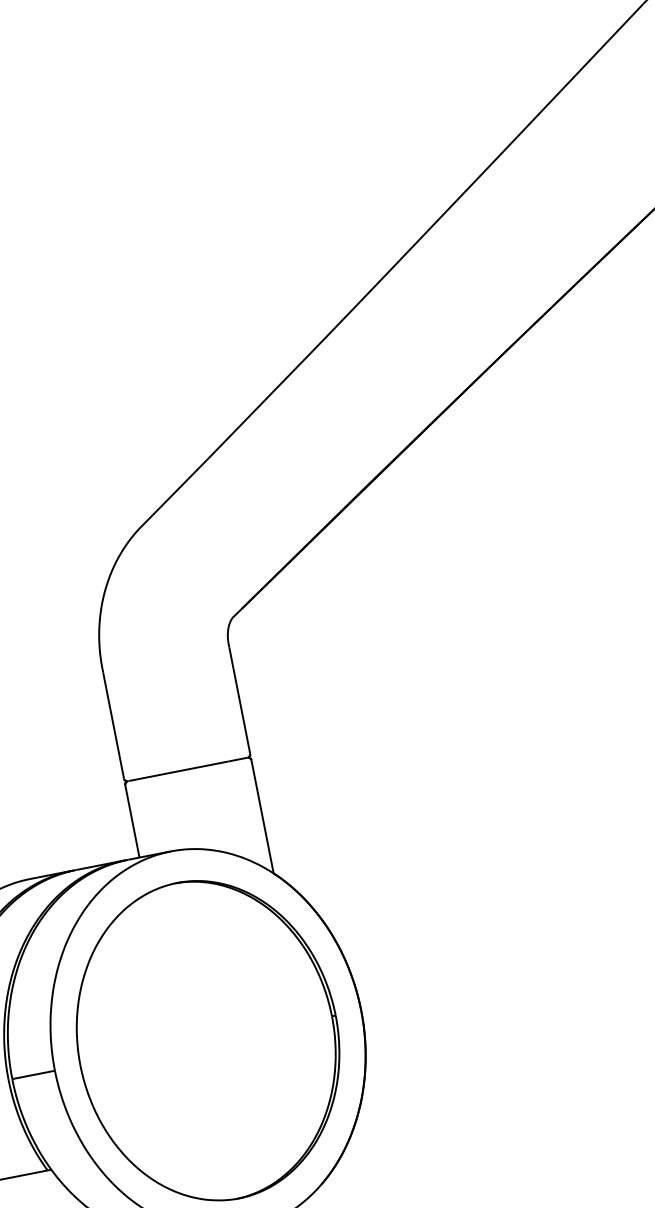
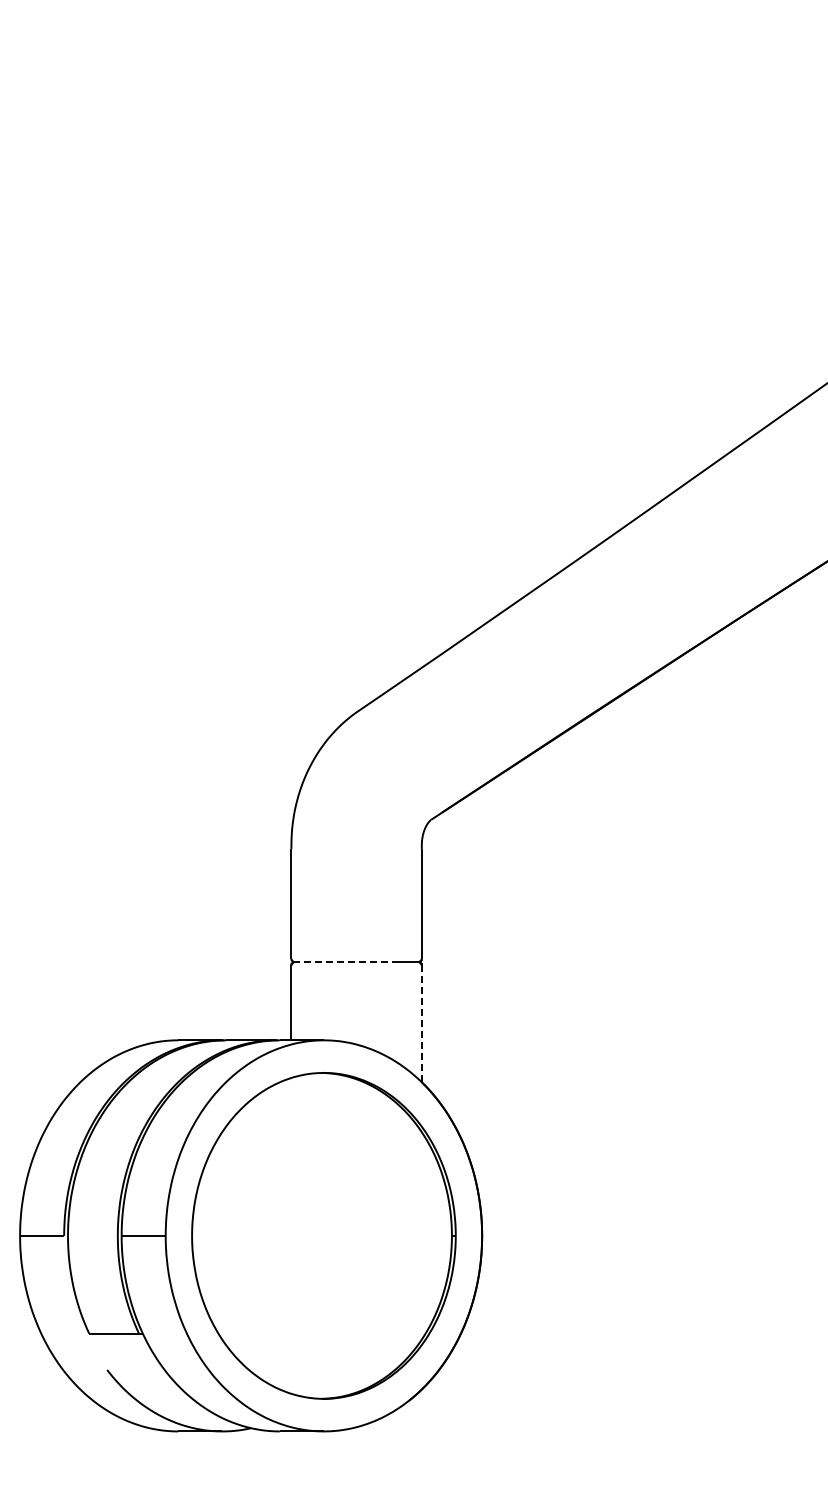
line: (178, 771) -> (347, 962), solid -> dashed
line: (262, 817) -> (421, 1024), solid -> dashed

